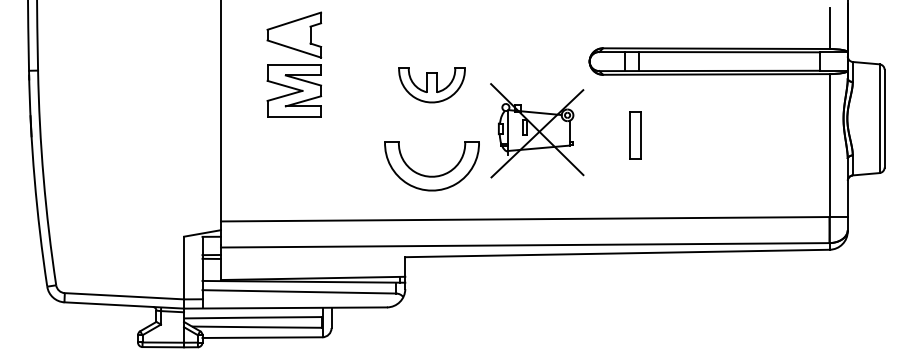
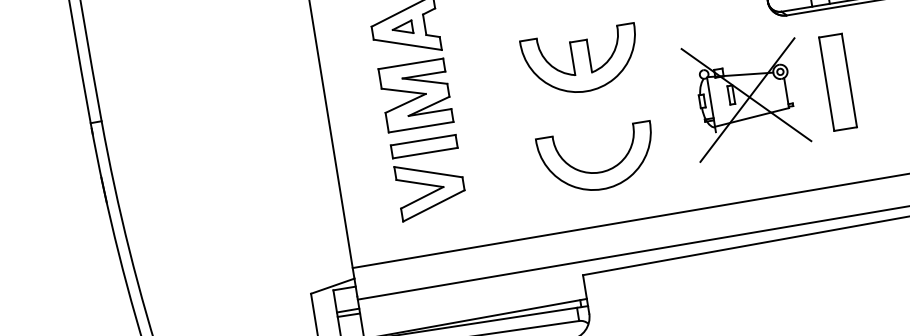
part: (292, 35) -> (402, 28), added
part: (431, 85) -> (581, 62), size x1.43
part: (537, 130) -> (746, 96), moved
part: (635, 135) -> (837, 82), size x1.67
part: (294, 159) -> (429, 178), added

